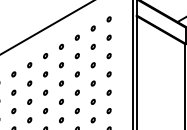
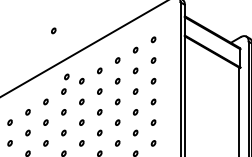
part: (20, 11) -> (53, 30), added
part: (32, 51) -> (66, 76), added

